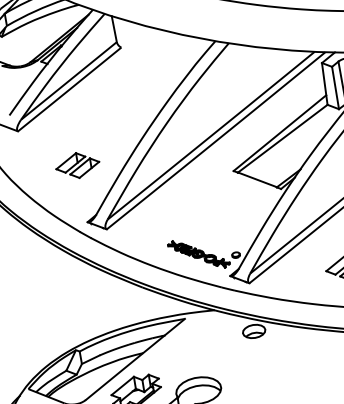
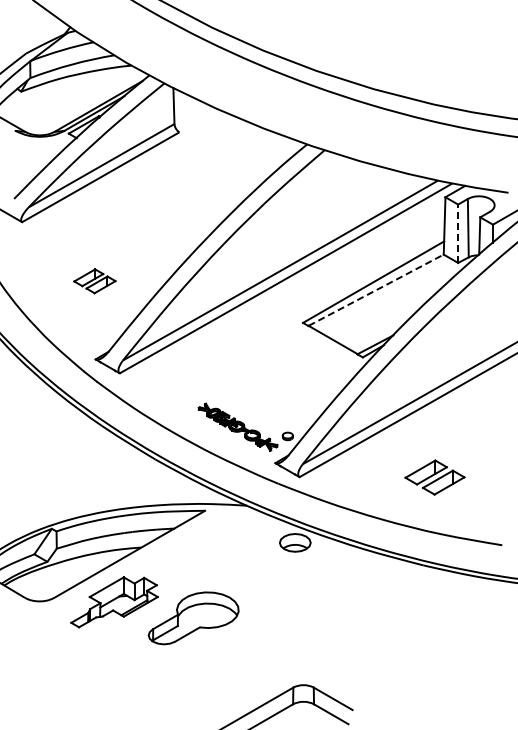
line: (335, 87) -> (458, 233), solid -> dashed
line: (283, 138) -> (376, 290), solid -> dashed
part: (77, 165) -> (94, 281), size x0.7

